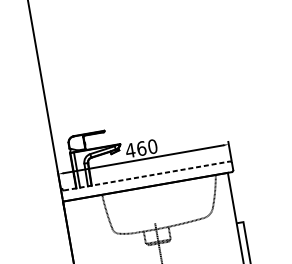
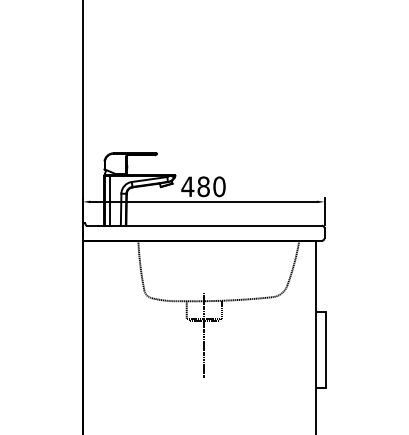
text: (141, 148) -> (203, 186), 460 -> 480
line: (147, 175) -> (205, 225), dashed -> solid

